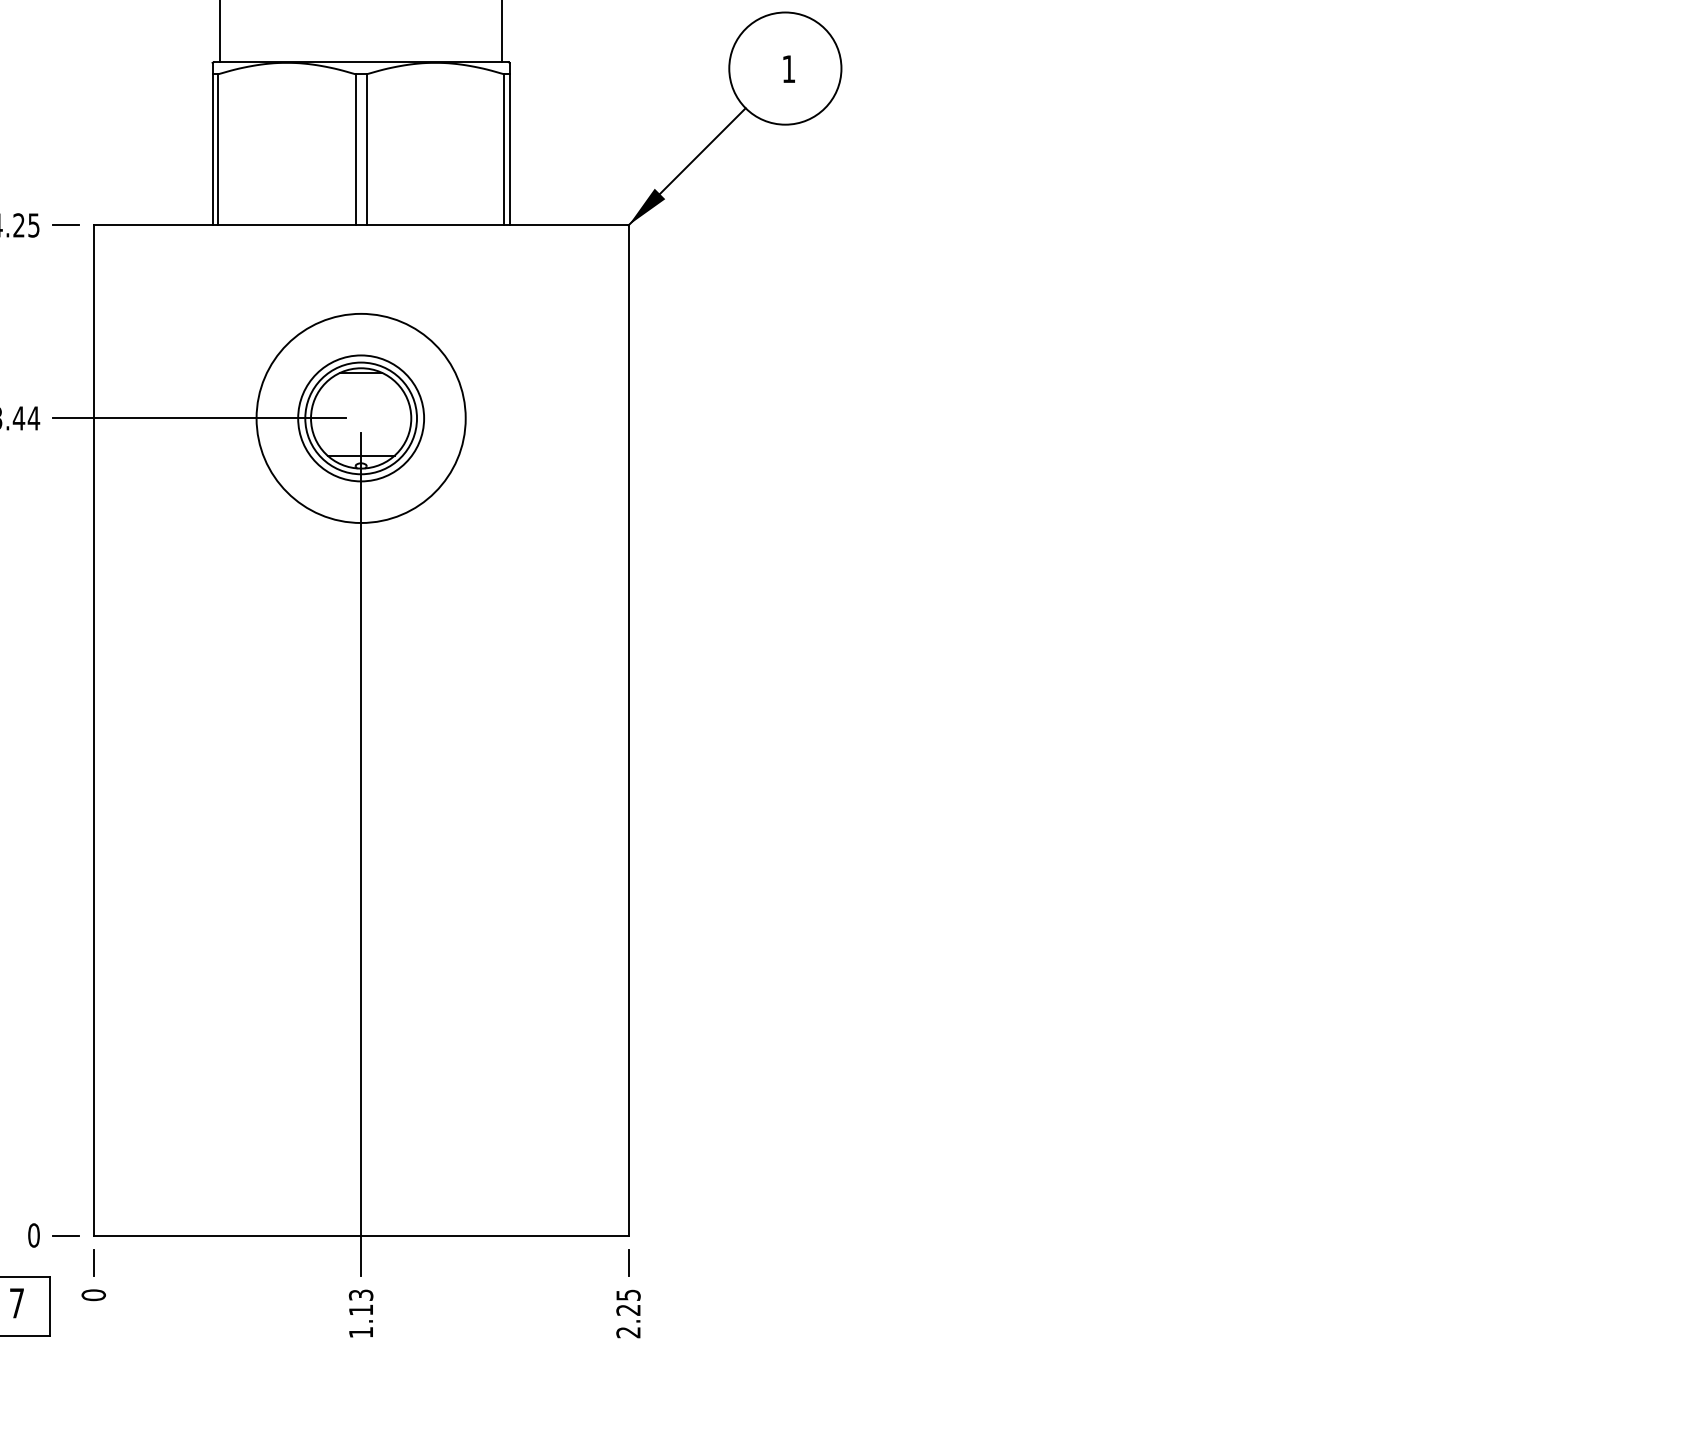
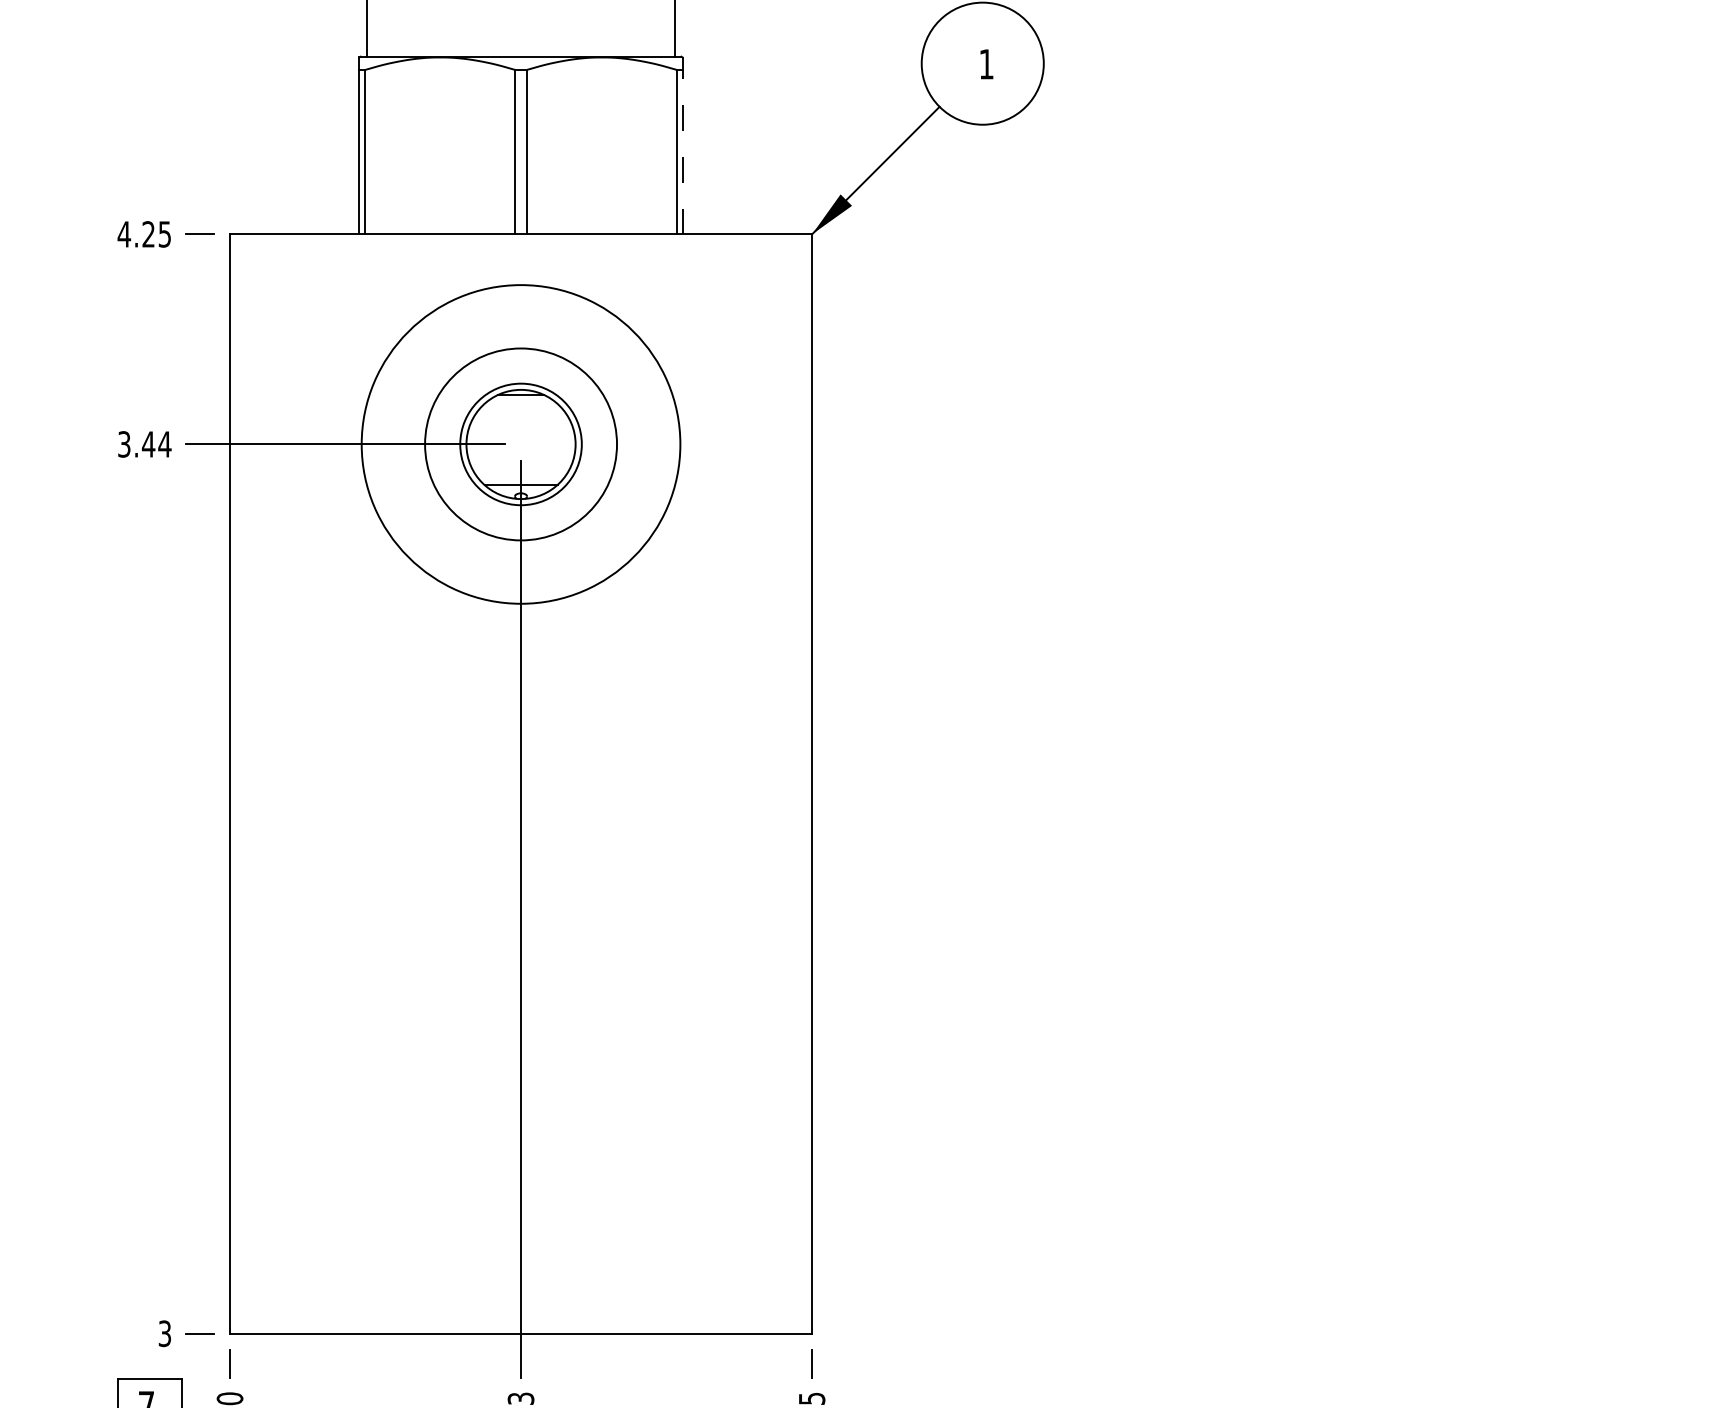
line: (509, 143) -> (682, 145), solid -> dashed
circle: (360, 418) -> (520, 444), size x1.4
circle: (361, 418) -> (521, 444), size x1.4
text: (33, 1235) -> (164, 1333), 0 -> 3

